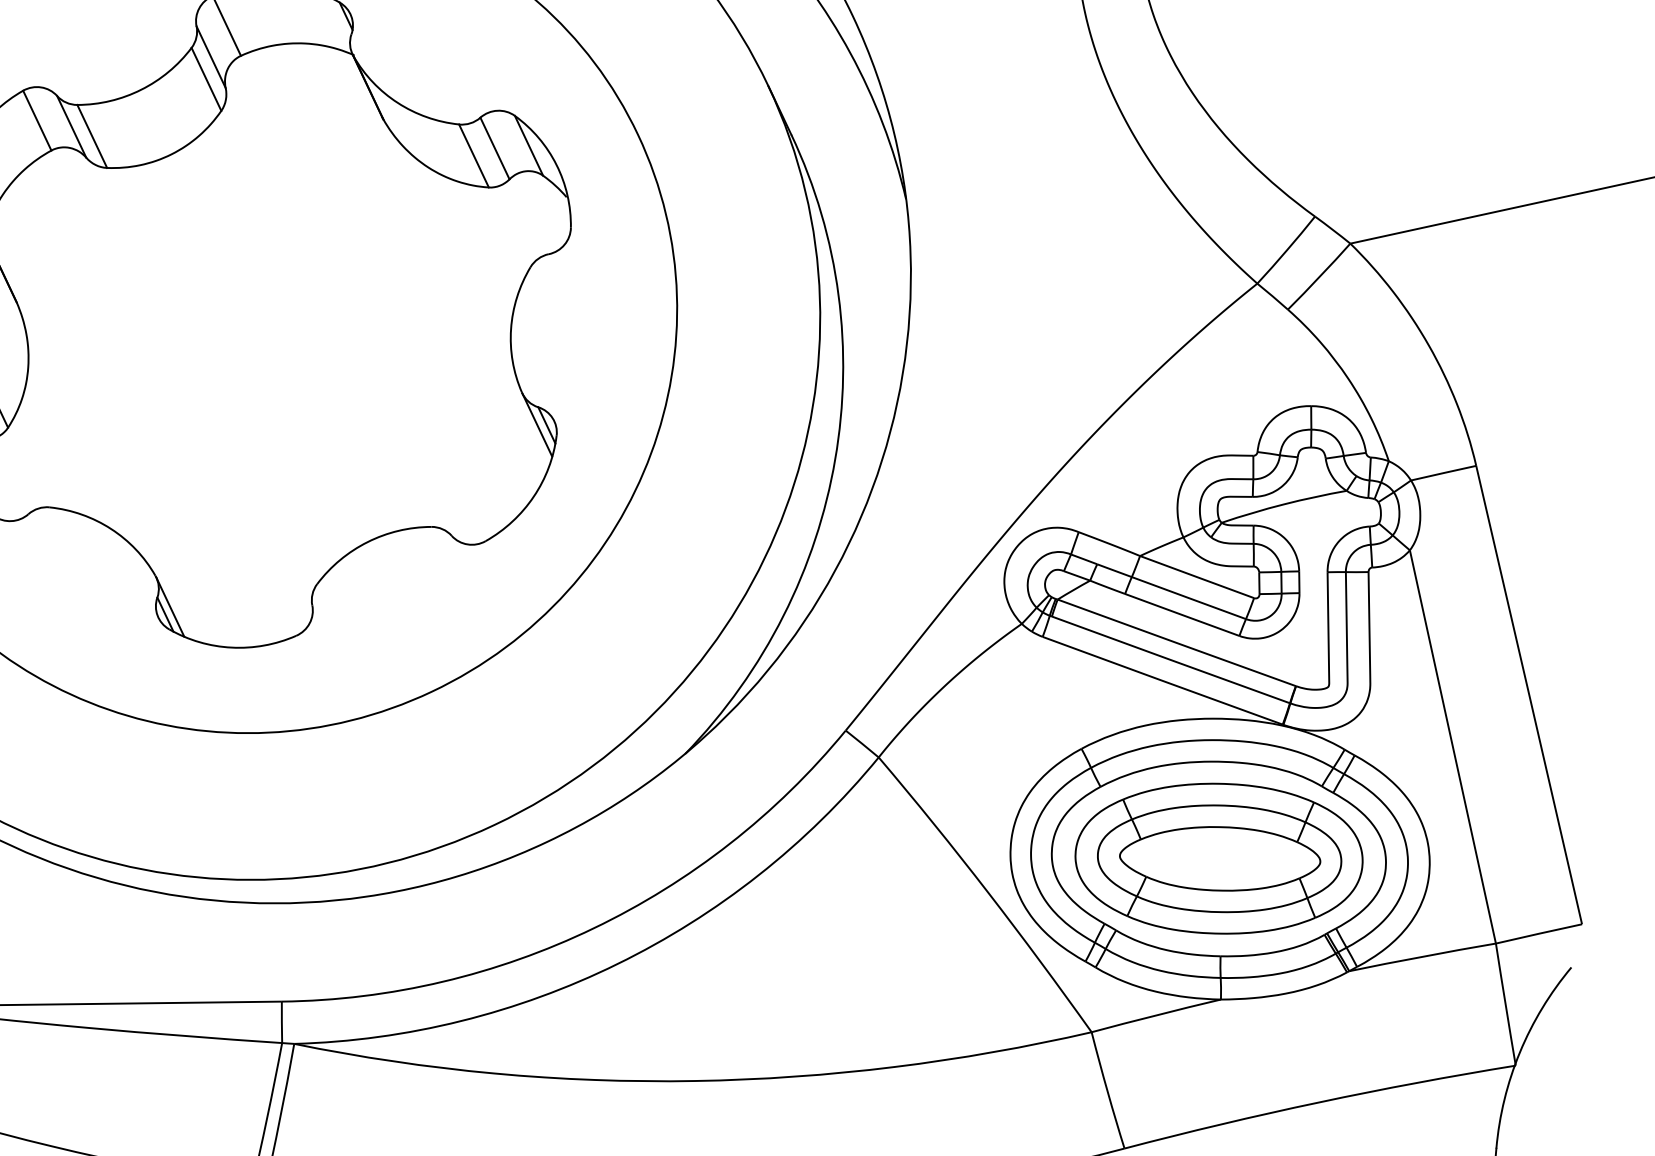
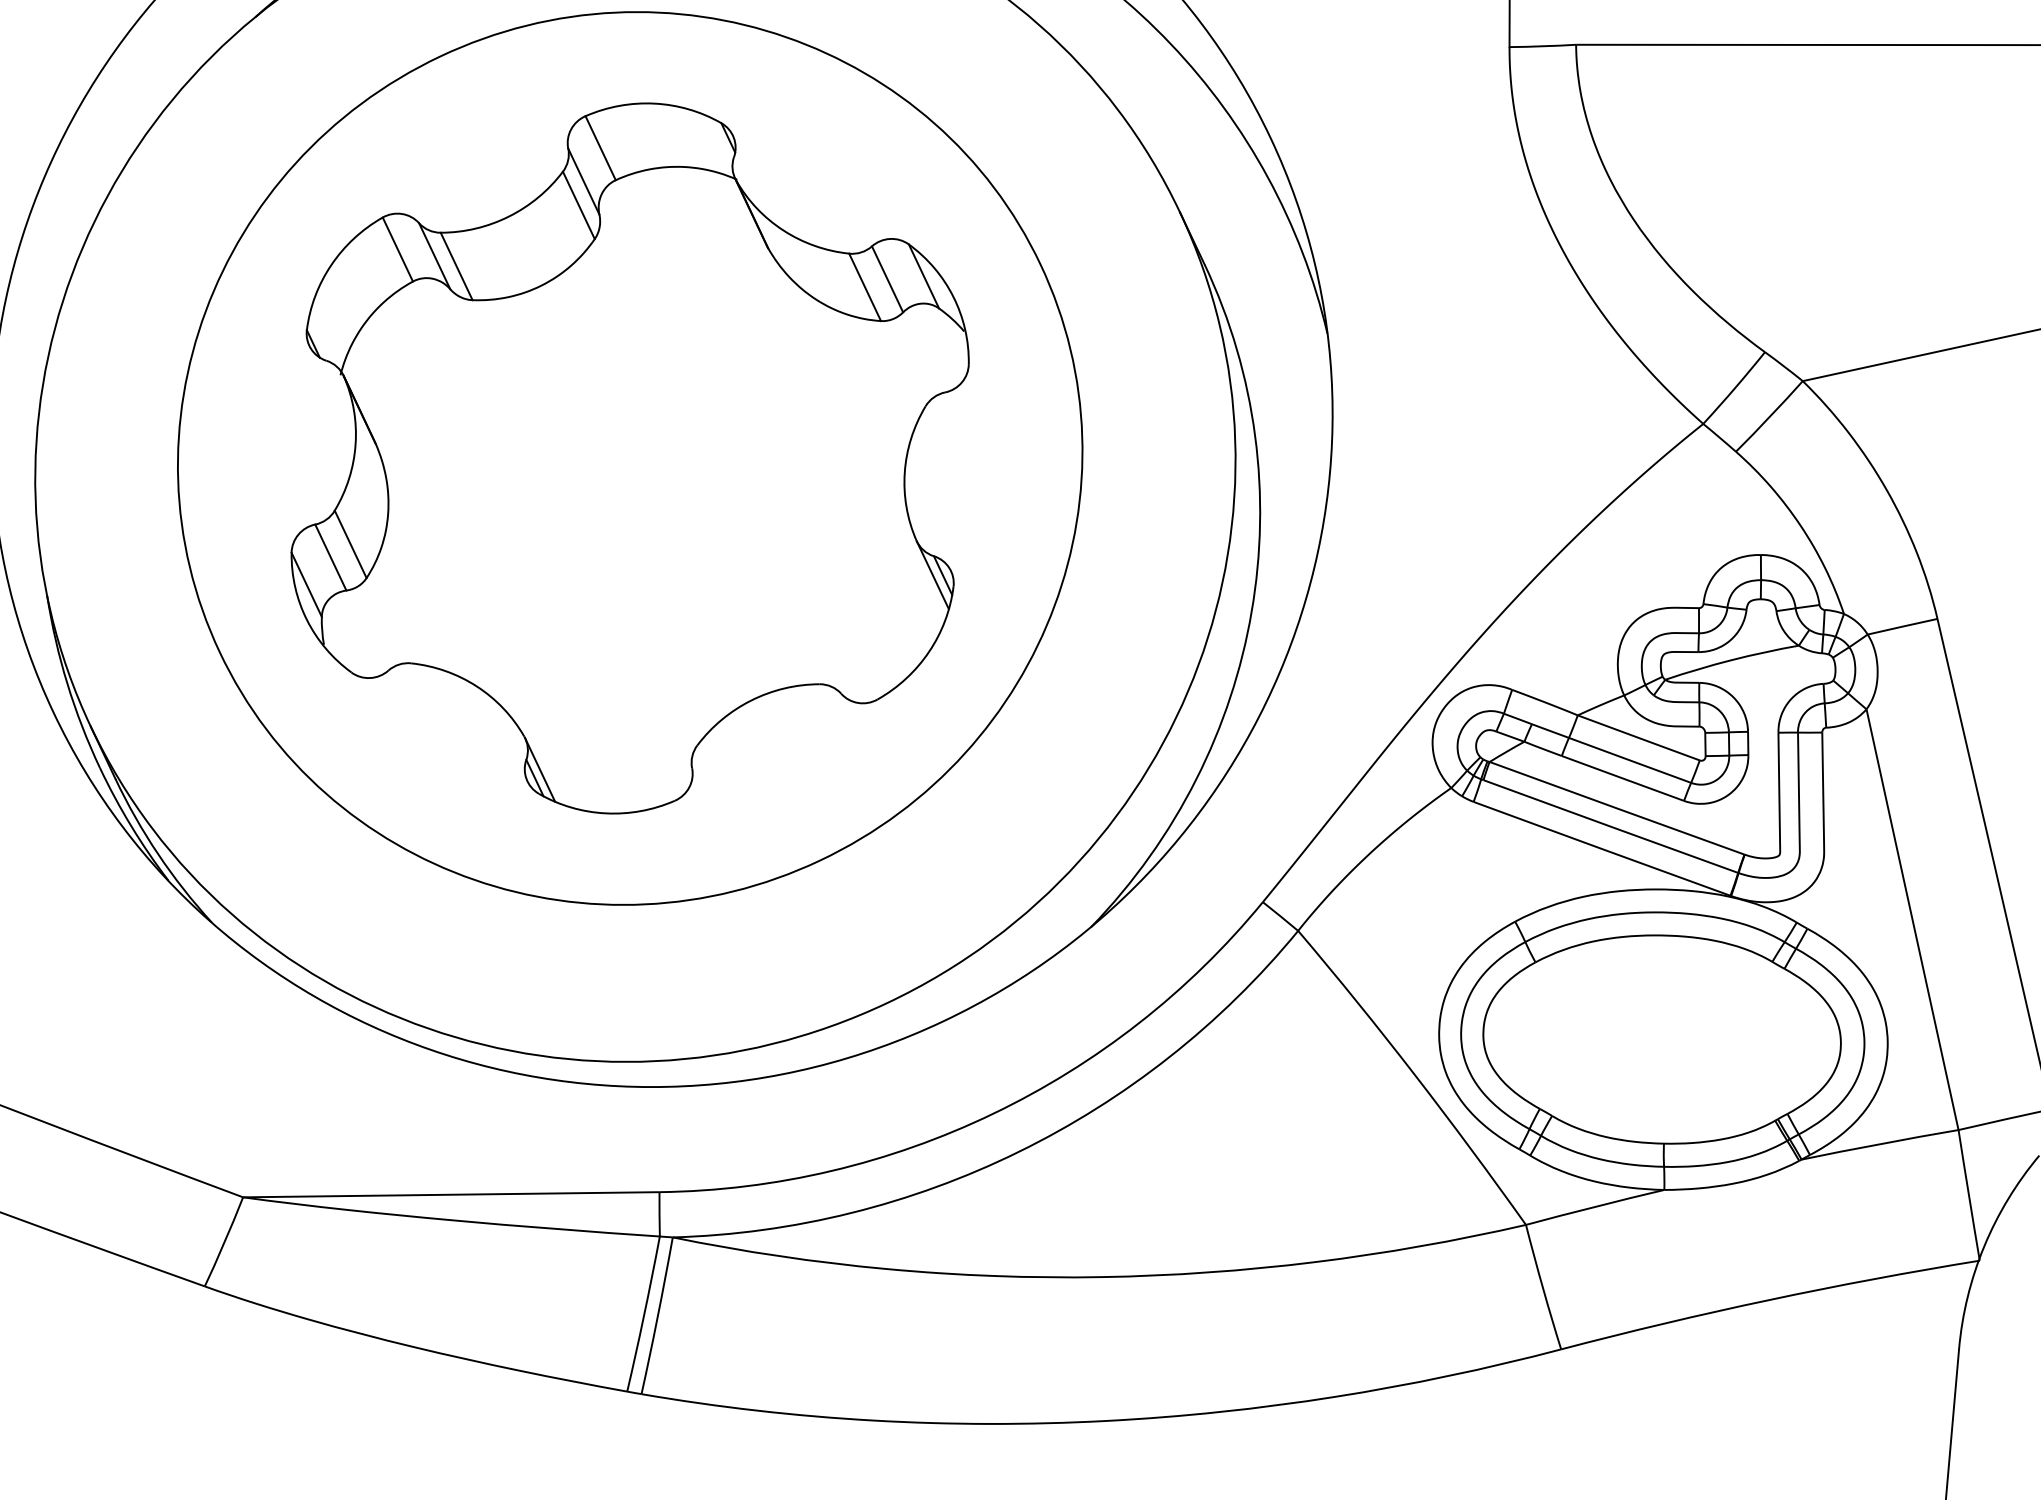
part: (1218, 858) -> (1661, 1039), removed

